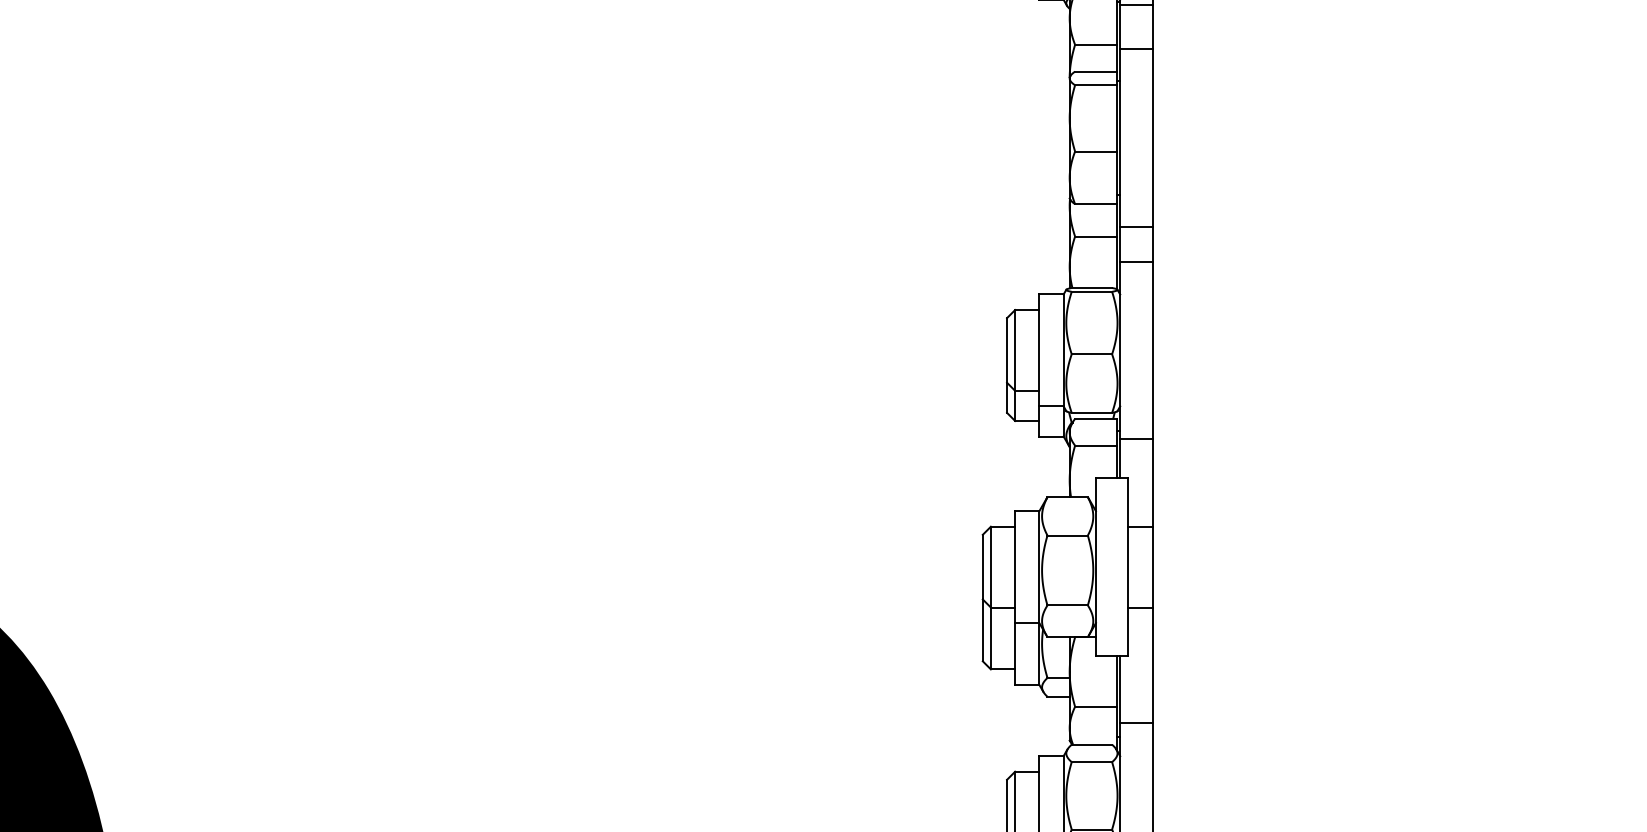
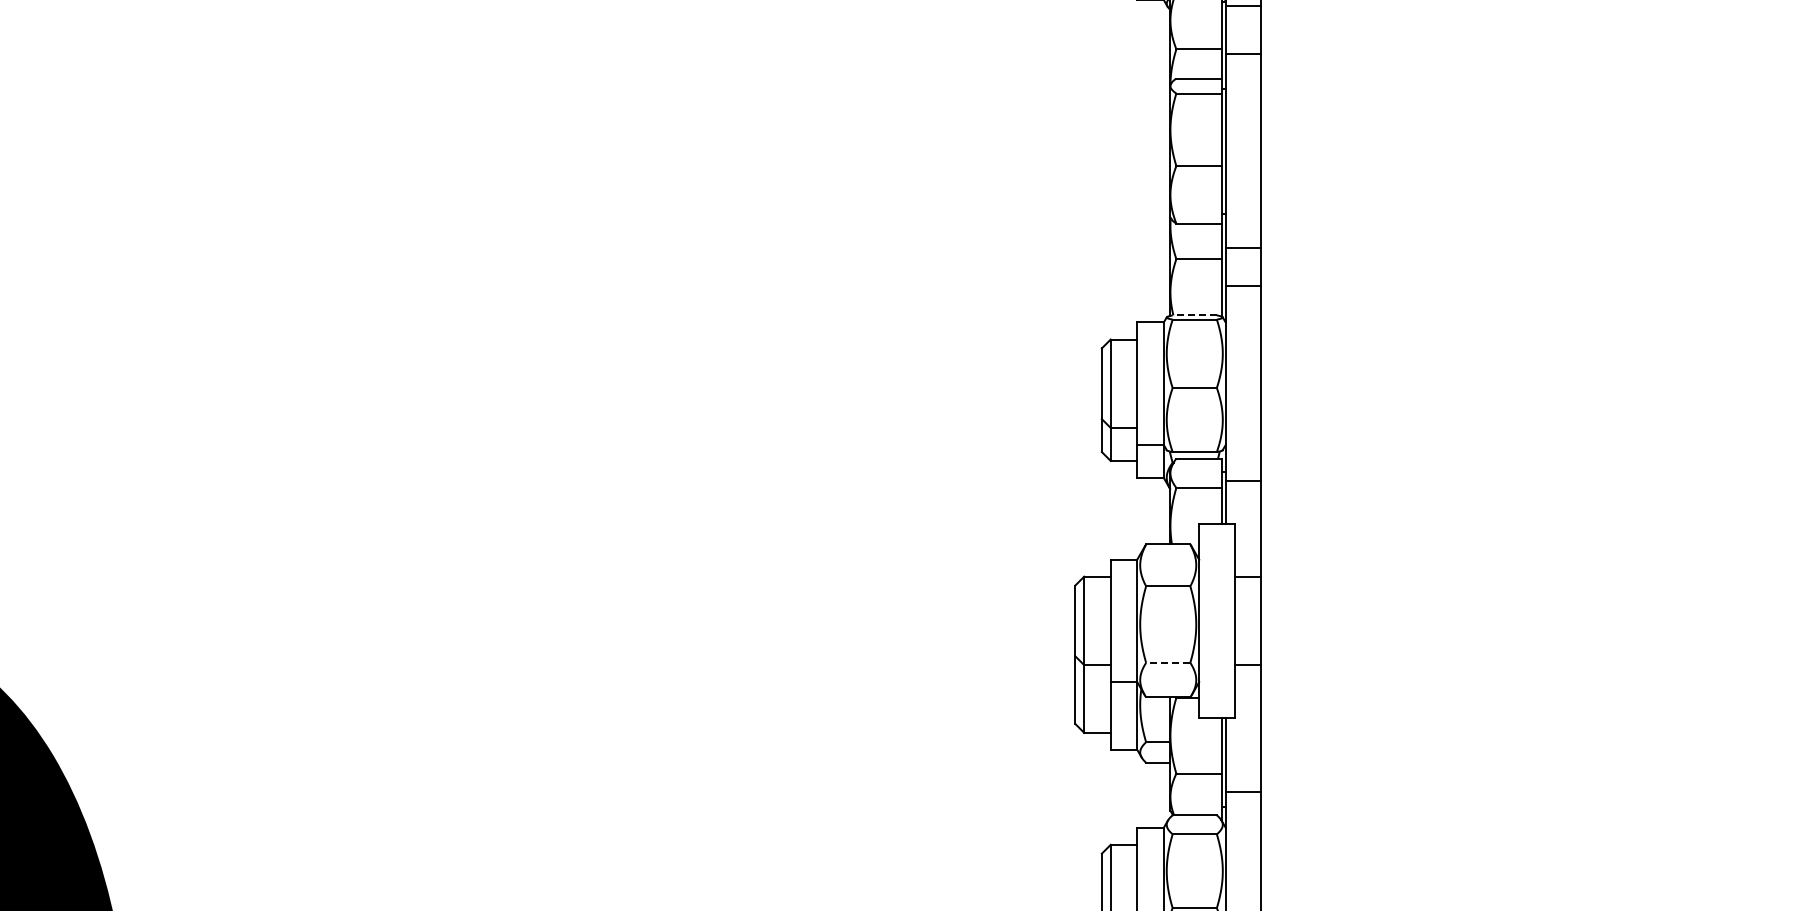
line: (1091, 288) -> (1194, 315), solid -> dashed
line: (1067, 605) -> (1167, 662), solid -> dashed

